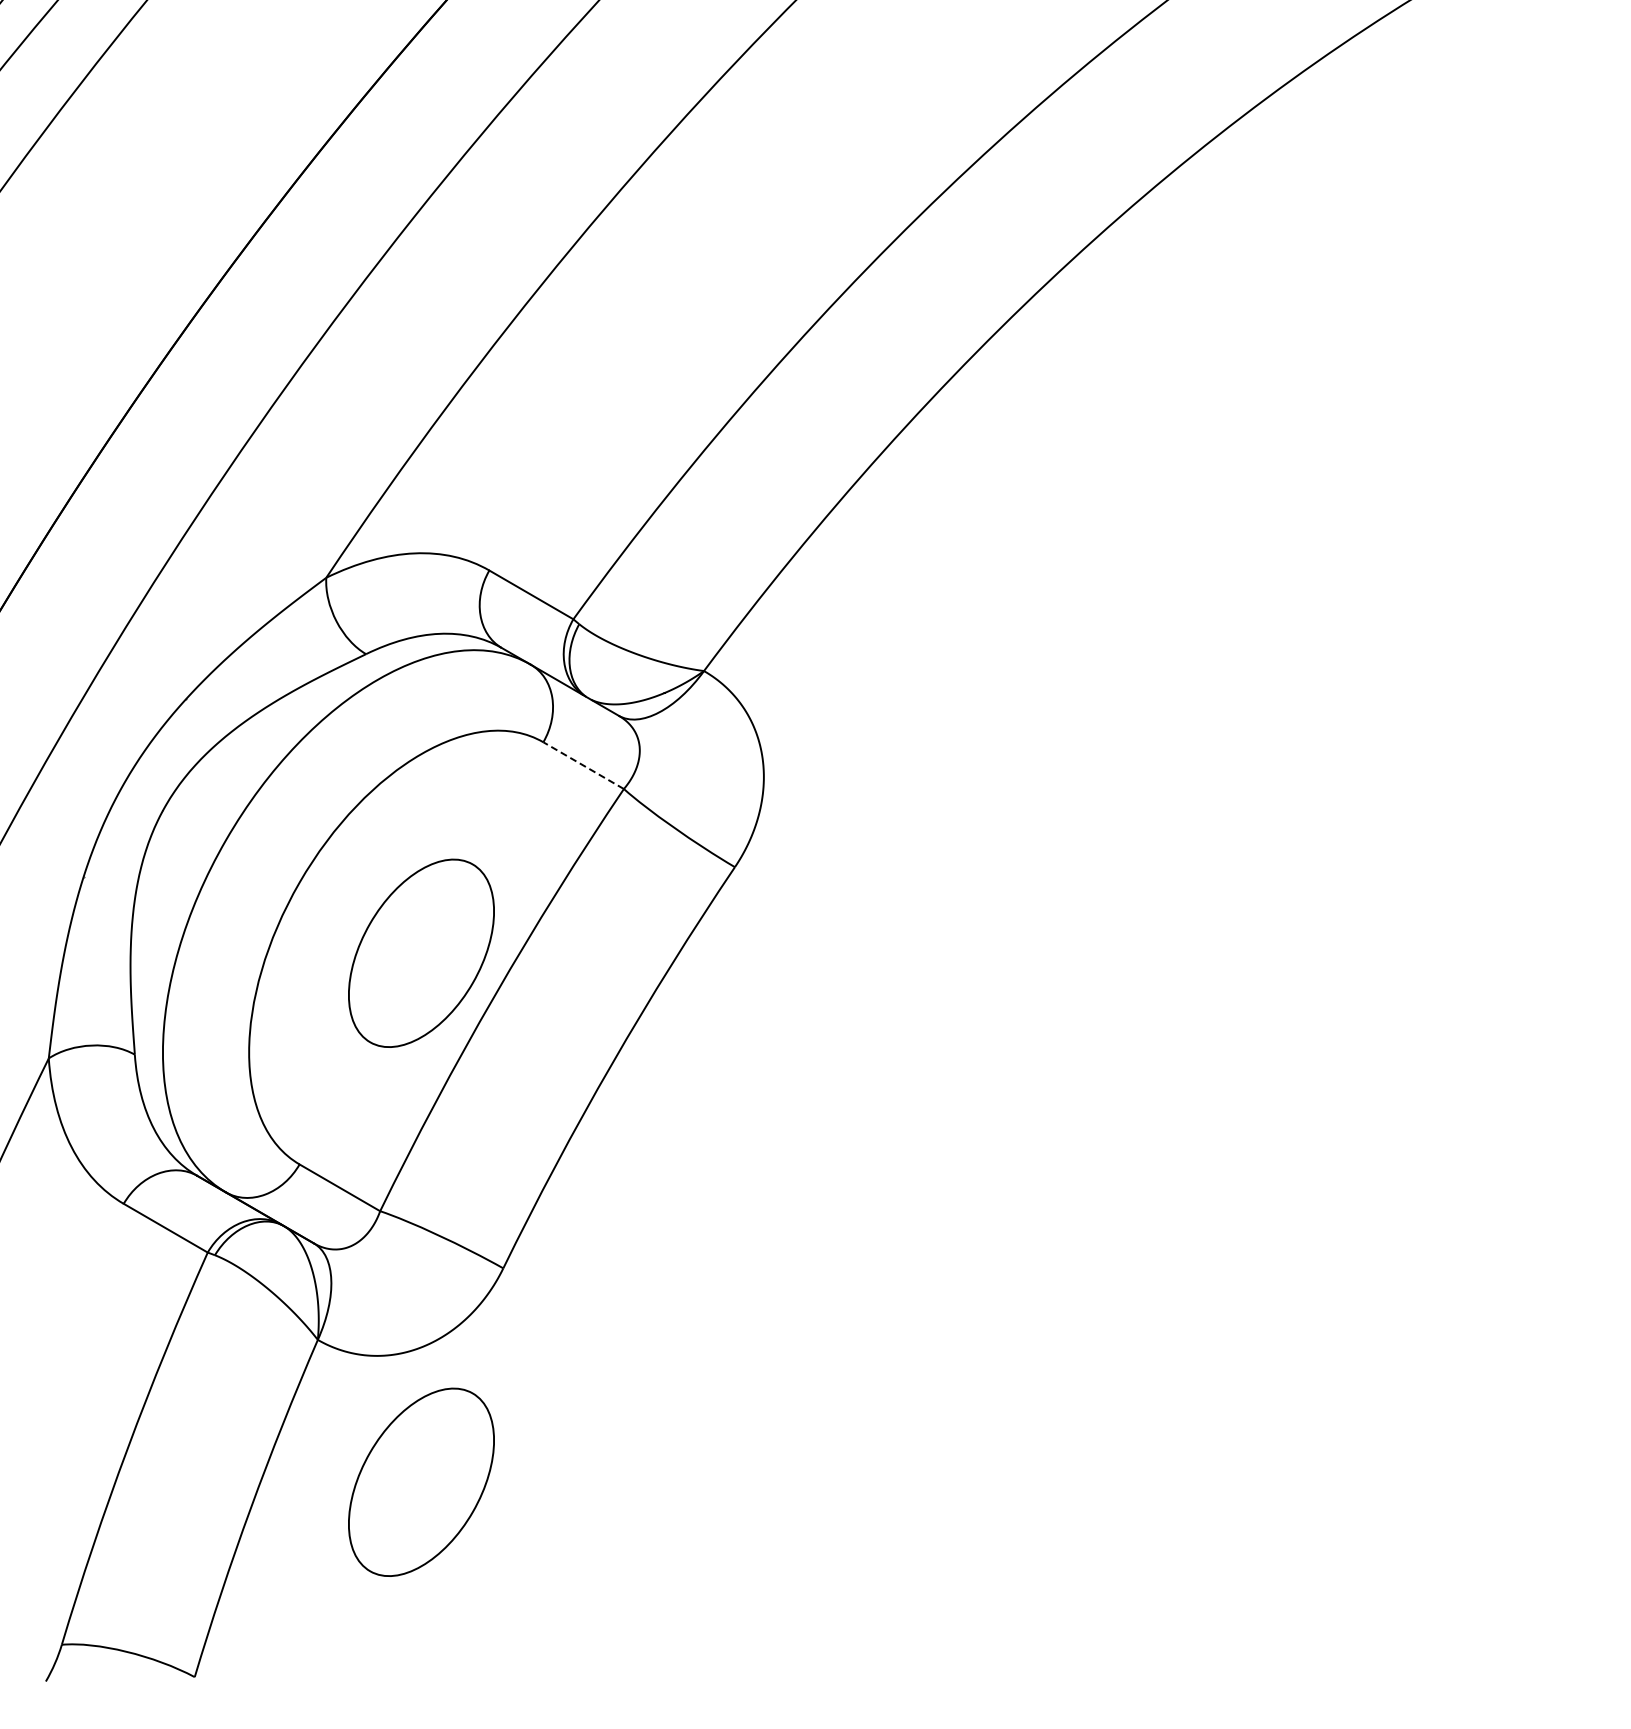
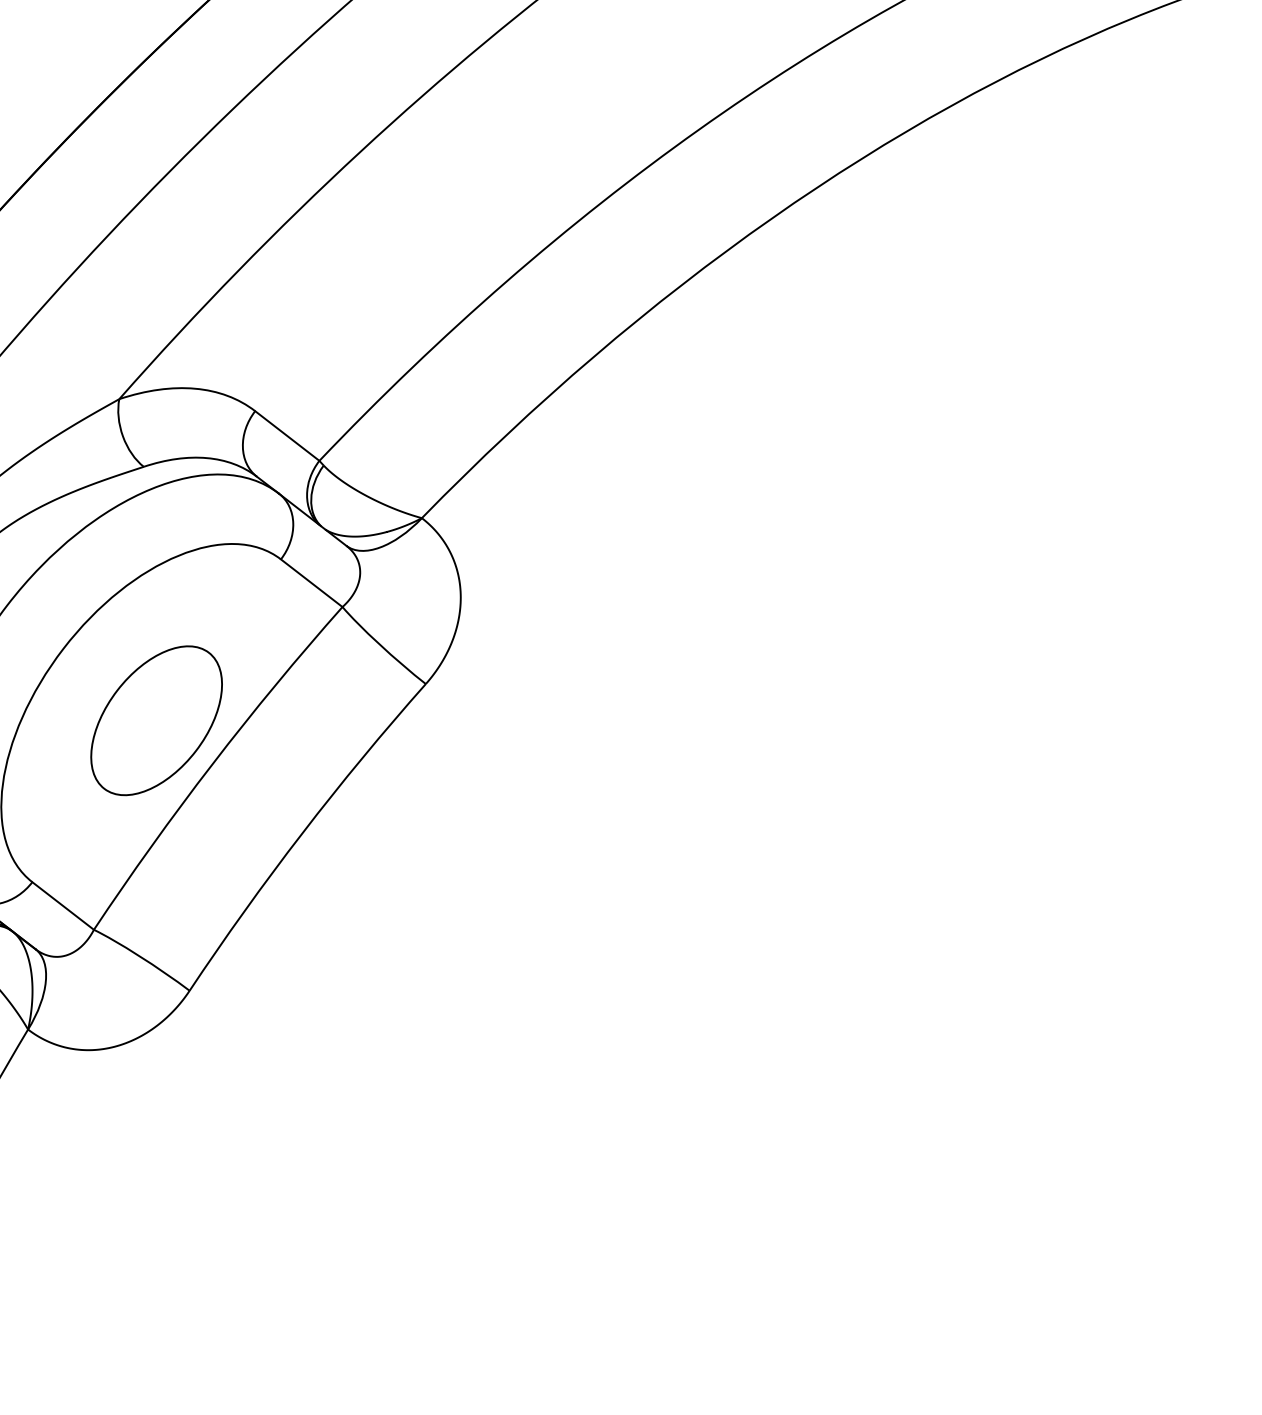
line: (583, 765) -> (311, 583), dashed -> solid
part: (421, 1481) -> (98, 1158), removed

